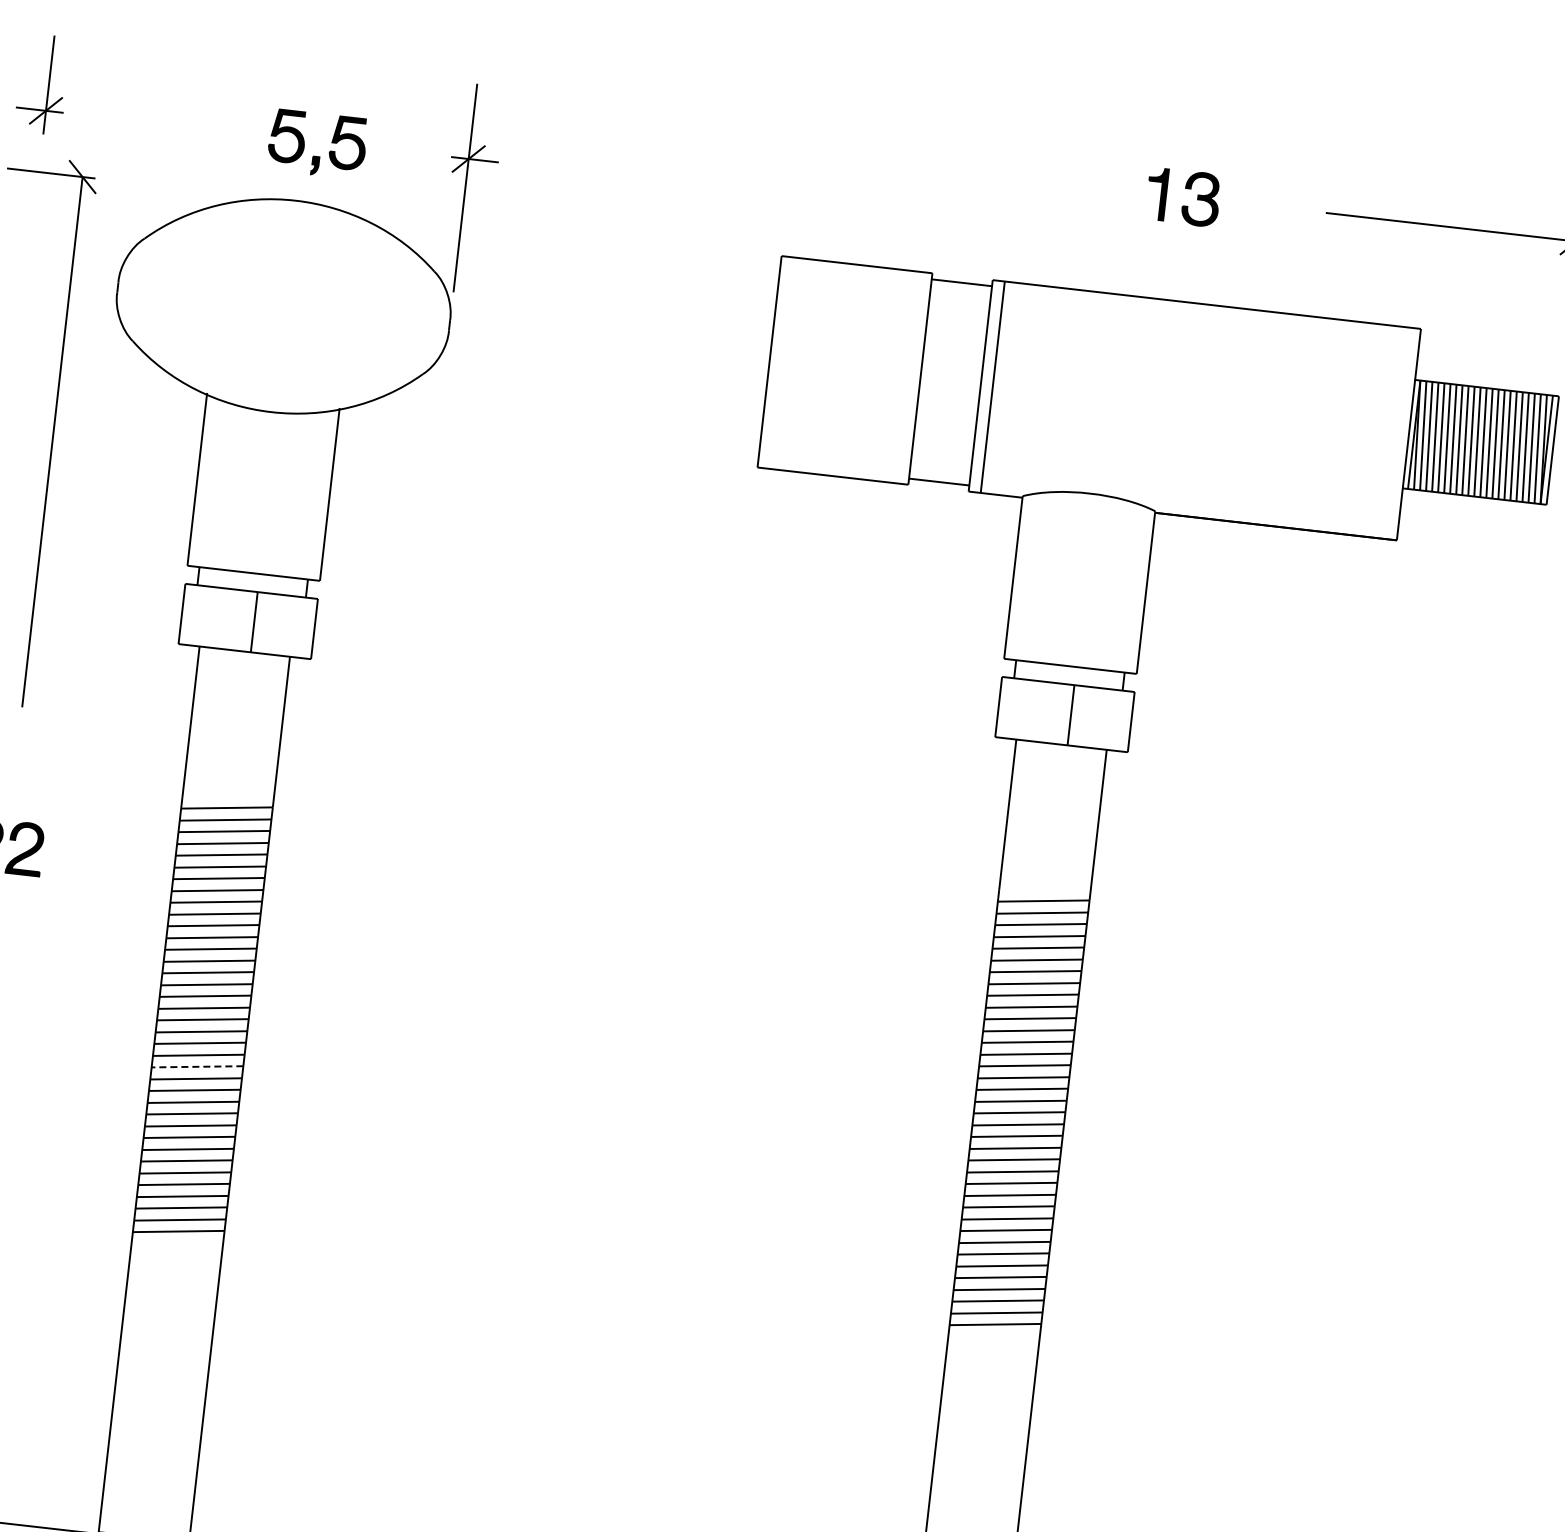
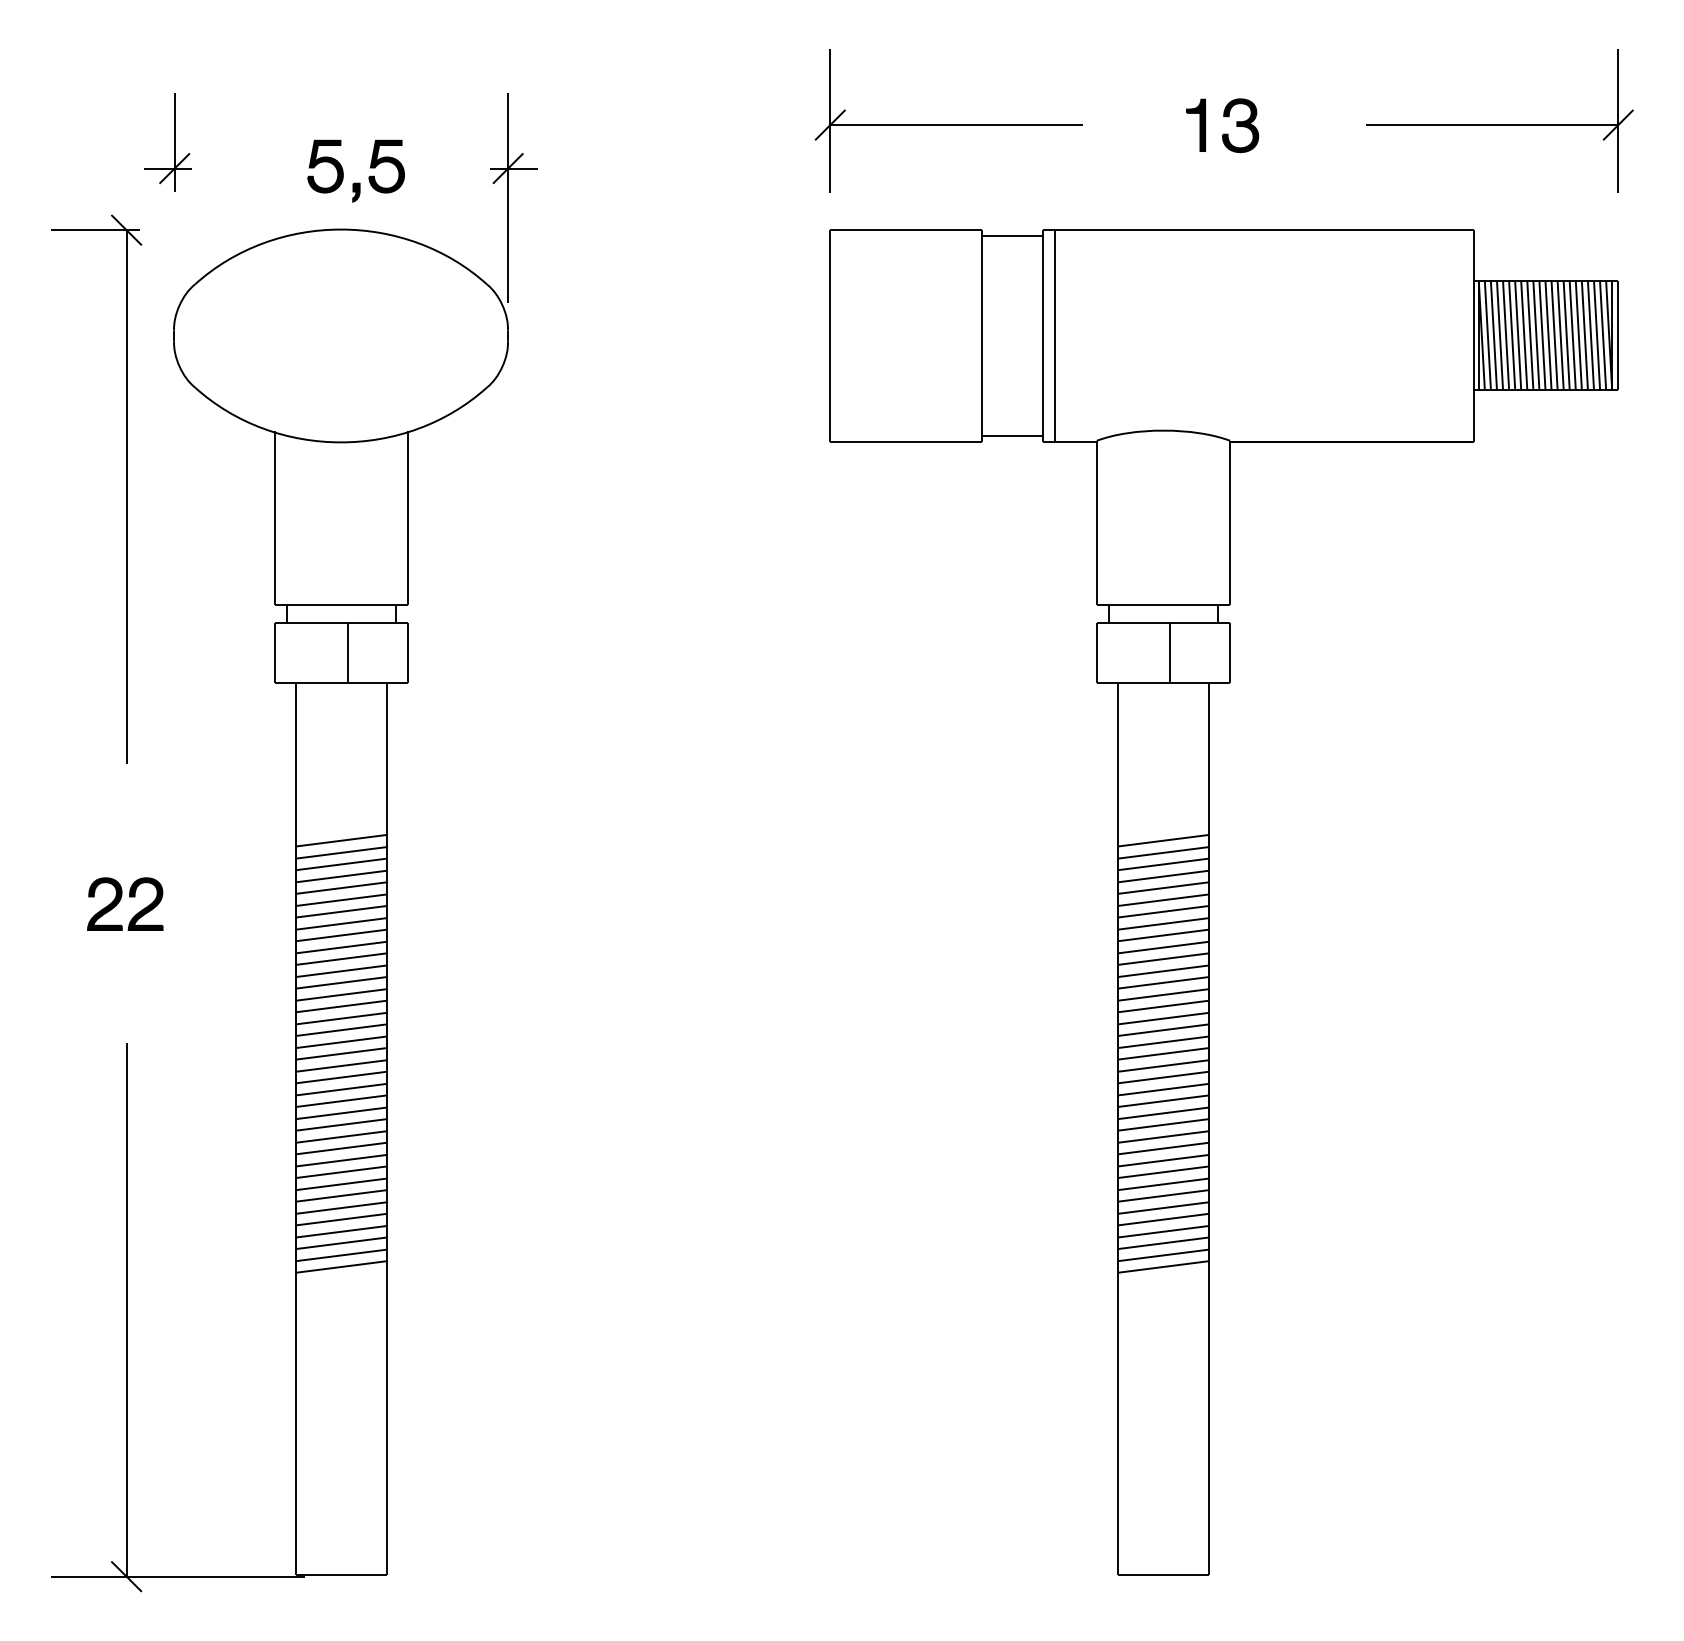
part: (48, 84) -> (174, 142), moved
part: (911, 161) -> (948, 120), added
line: (197, 1067) -> (341, 1101), dashed -> solid

